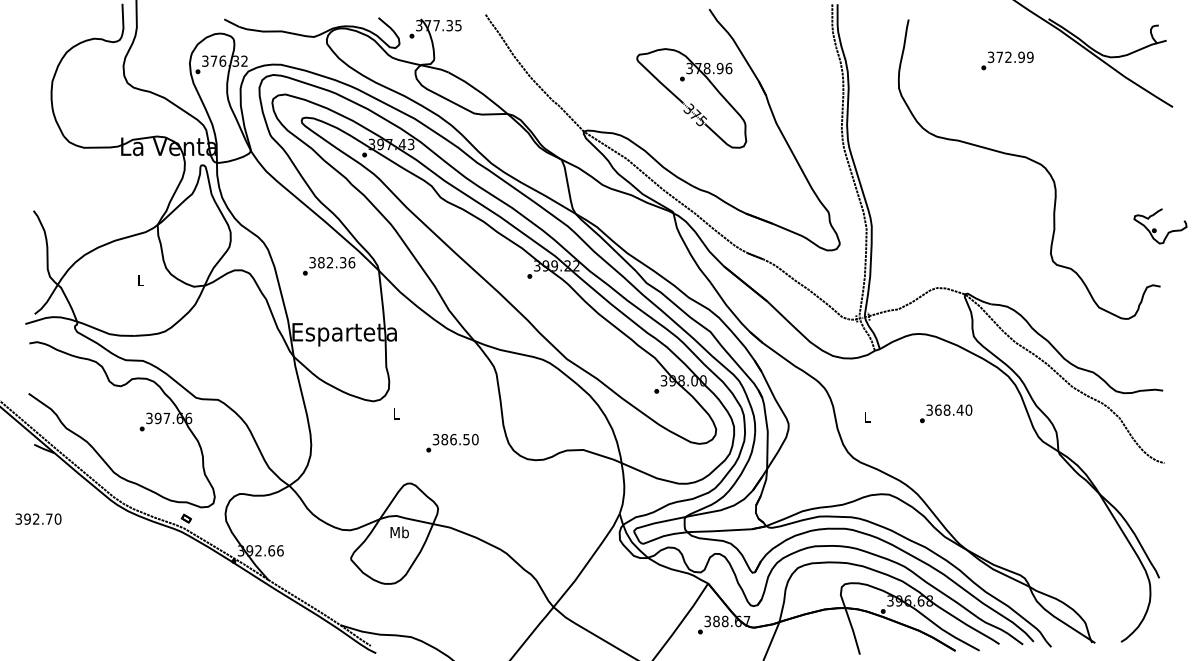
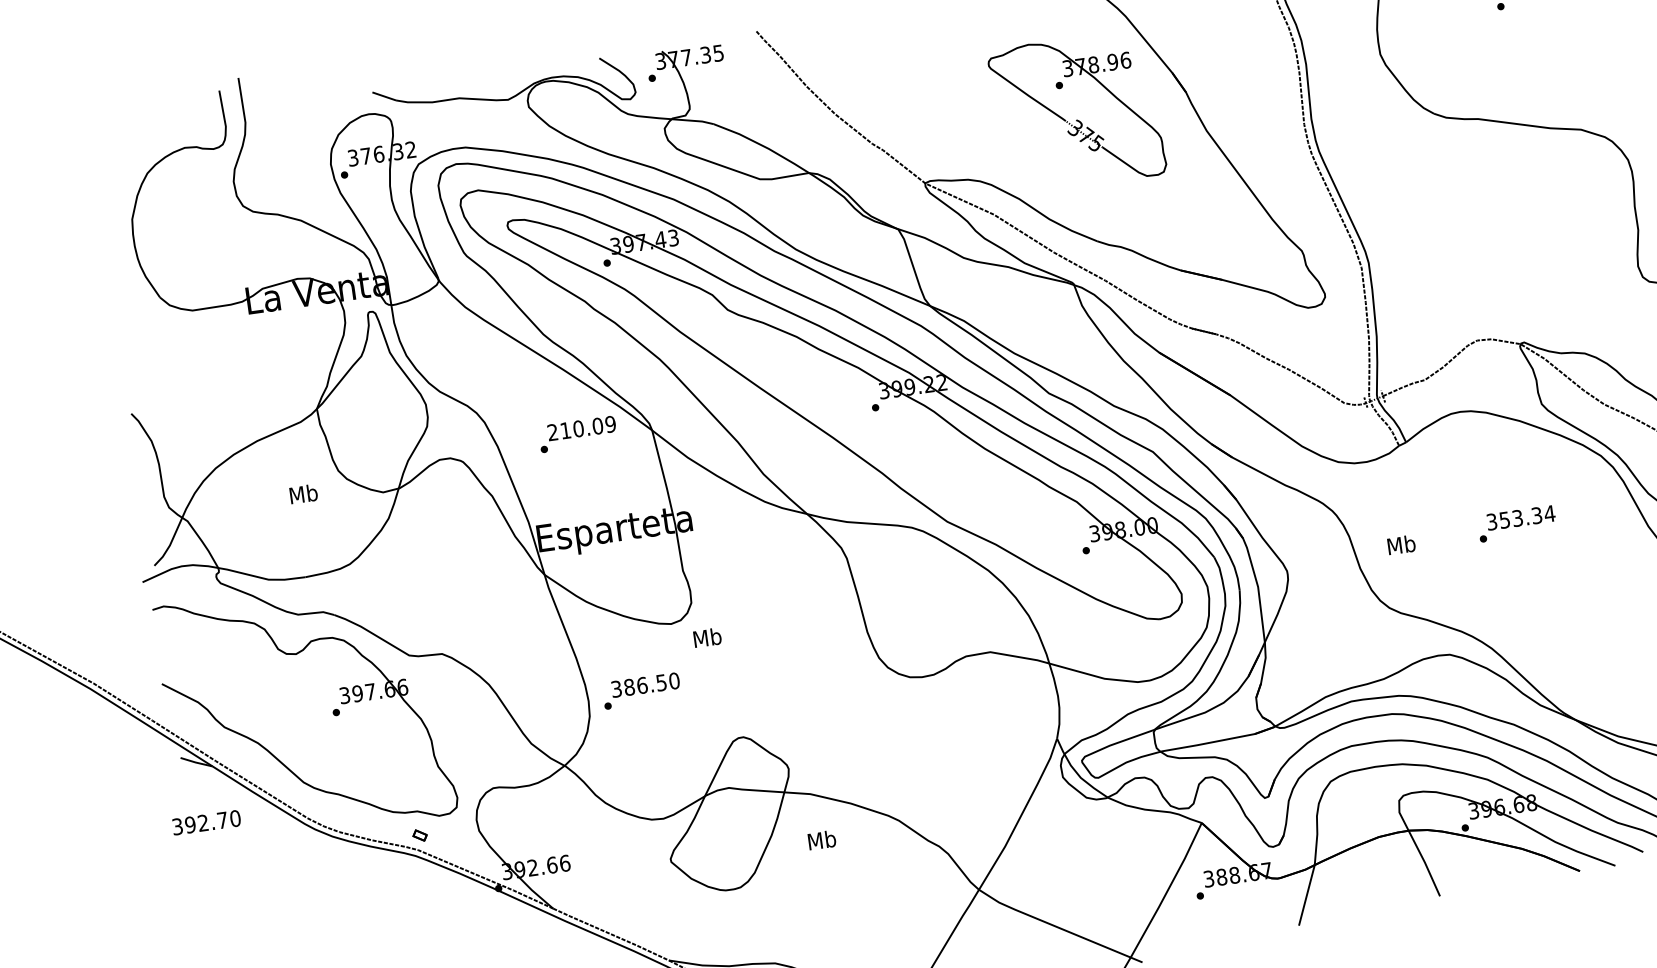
text: (332, 262) -> (582, 428), 382.36 -> 210.09
text: (140, 280) -> (303, 494), L -> Mb
text: (953, 409) -> (1526, 515), 368.40 -> 353.34
text: (396, 413) -> (707, 637), L -> Mb
text: (867, 416) -> (1401, 544), L -> Mb
text: (452, 443) -> (641, 691), moved
text: (38, 518) -> (206, 821), moved
text: (399, 532) -> (821, 840), moved

